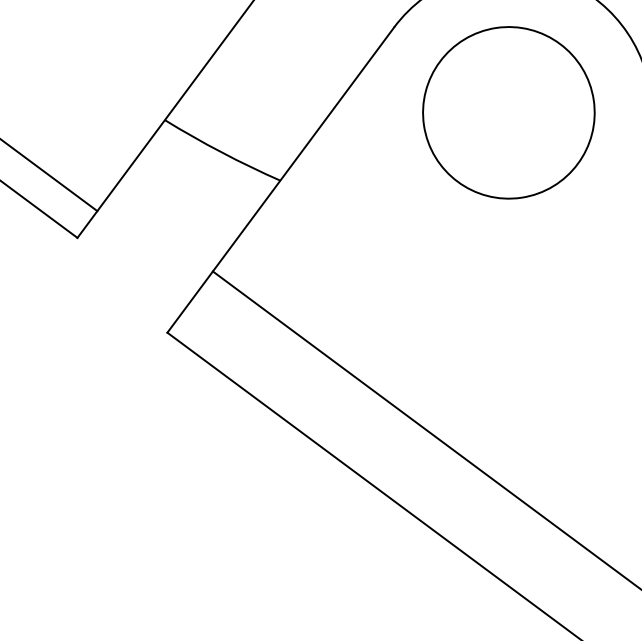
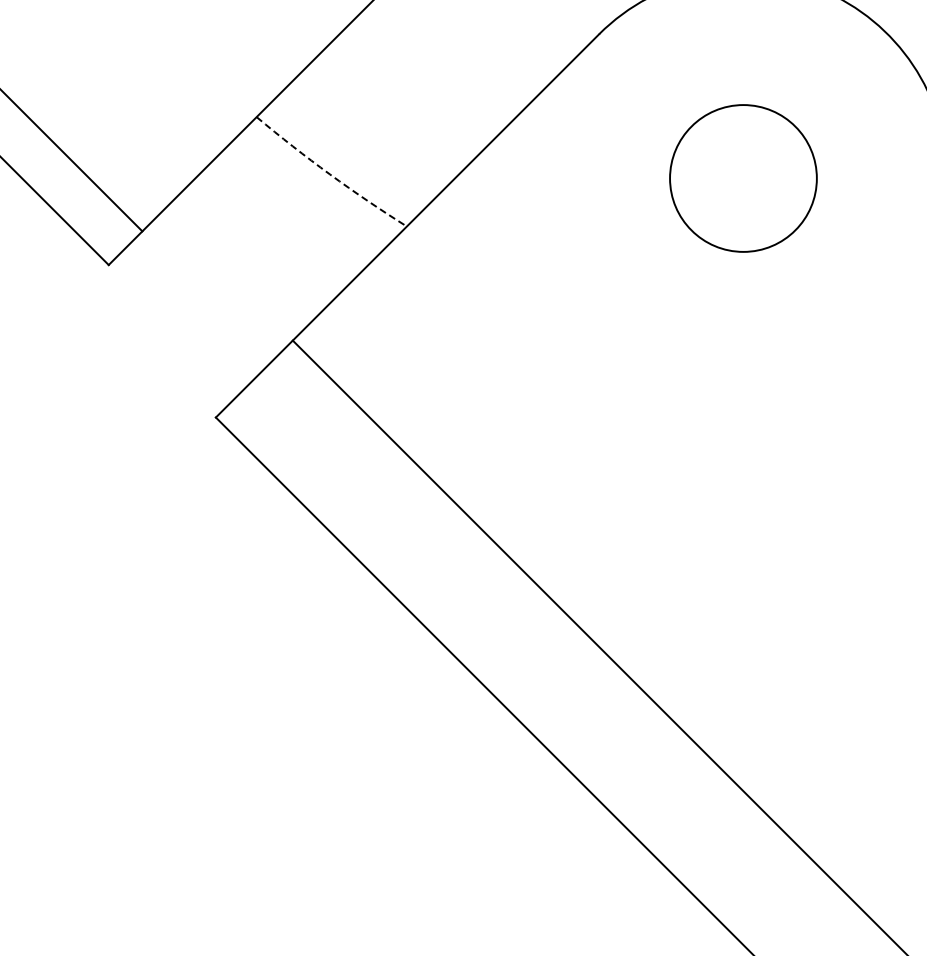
circle: (508, 112) -> (743, 178), size x0.6
arc: (222, 152) -> (330, 174), solid -> dashed

